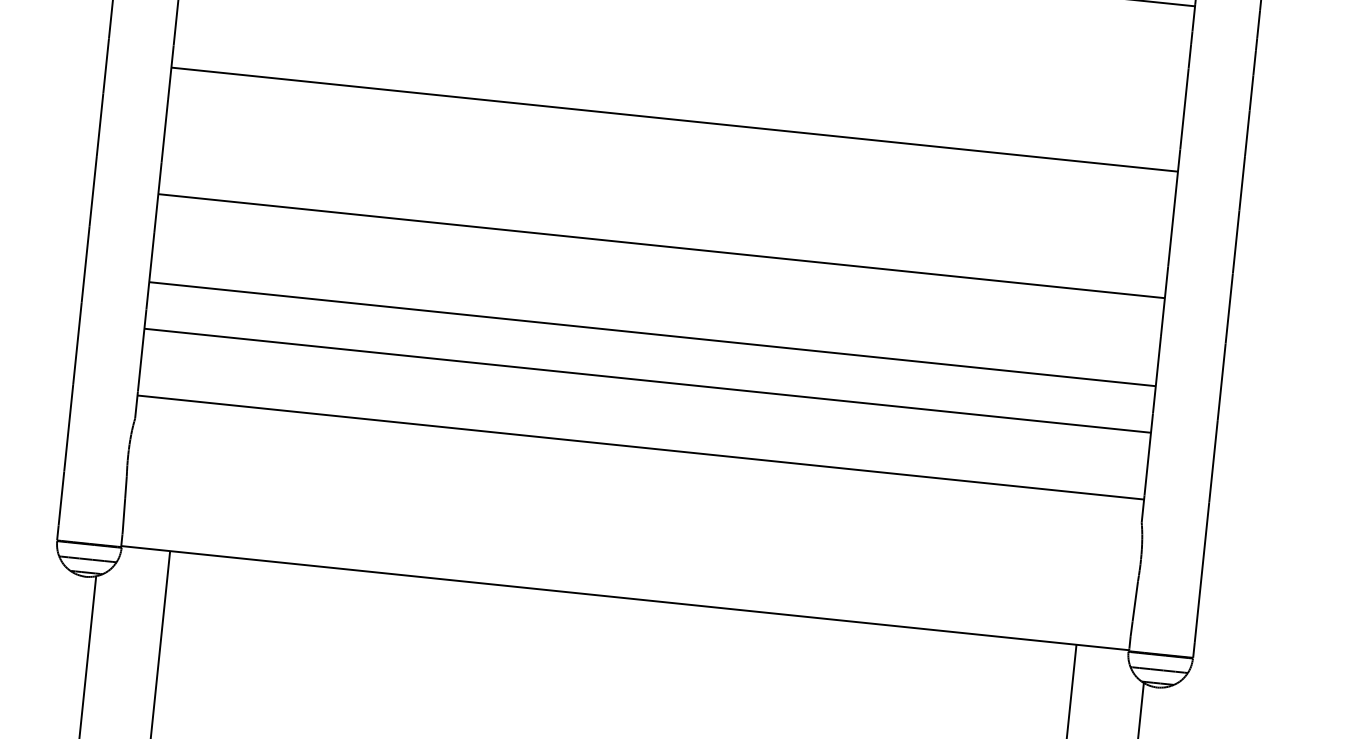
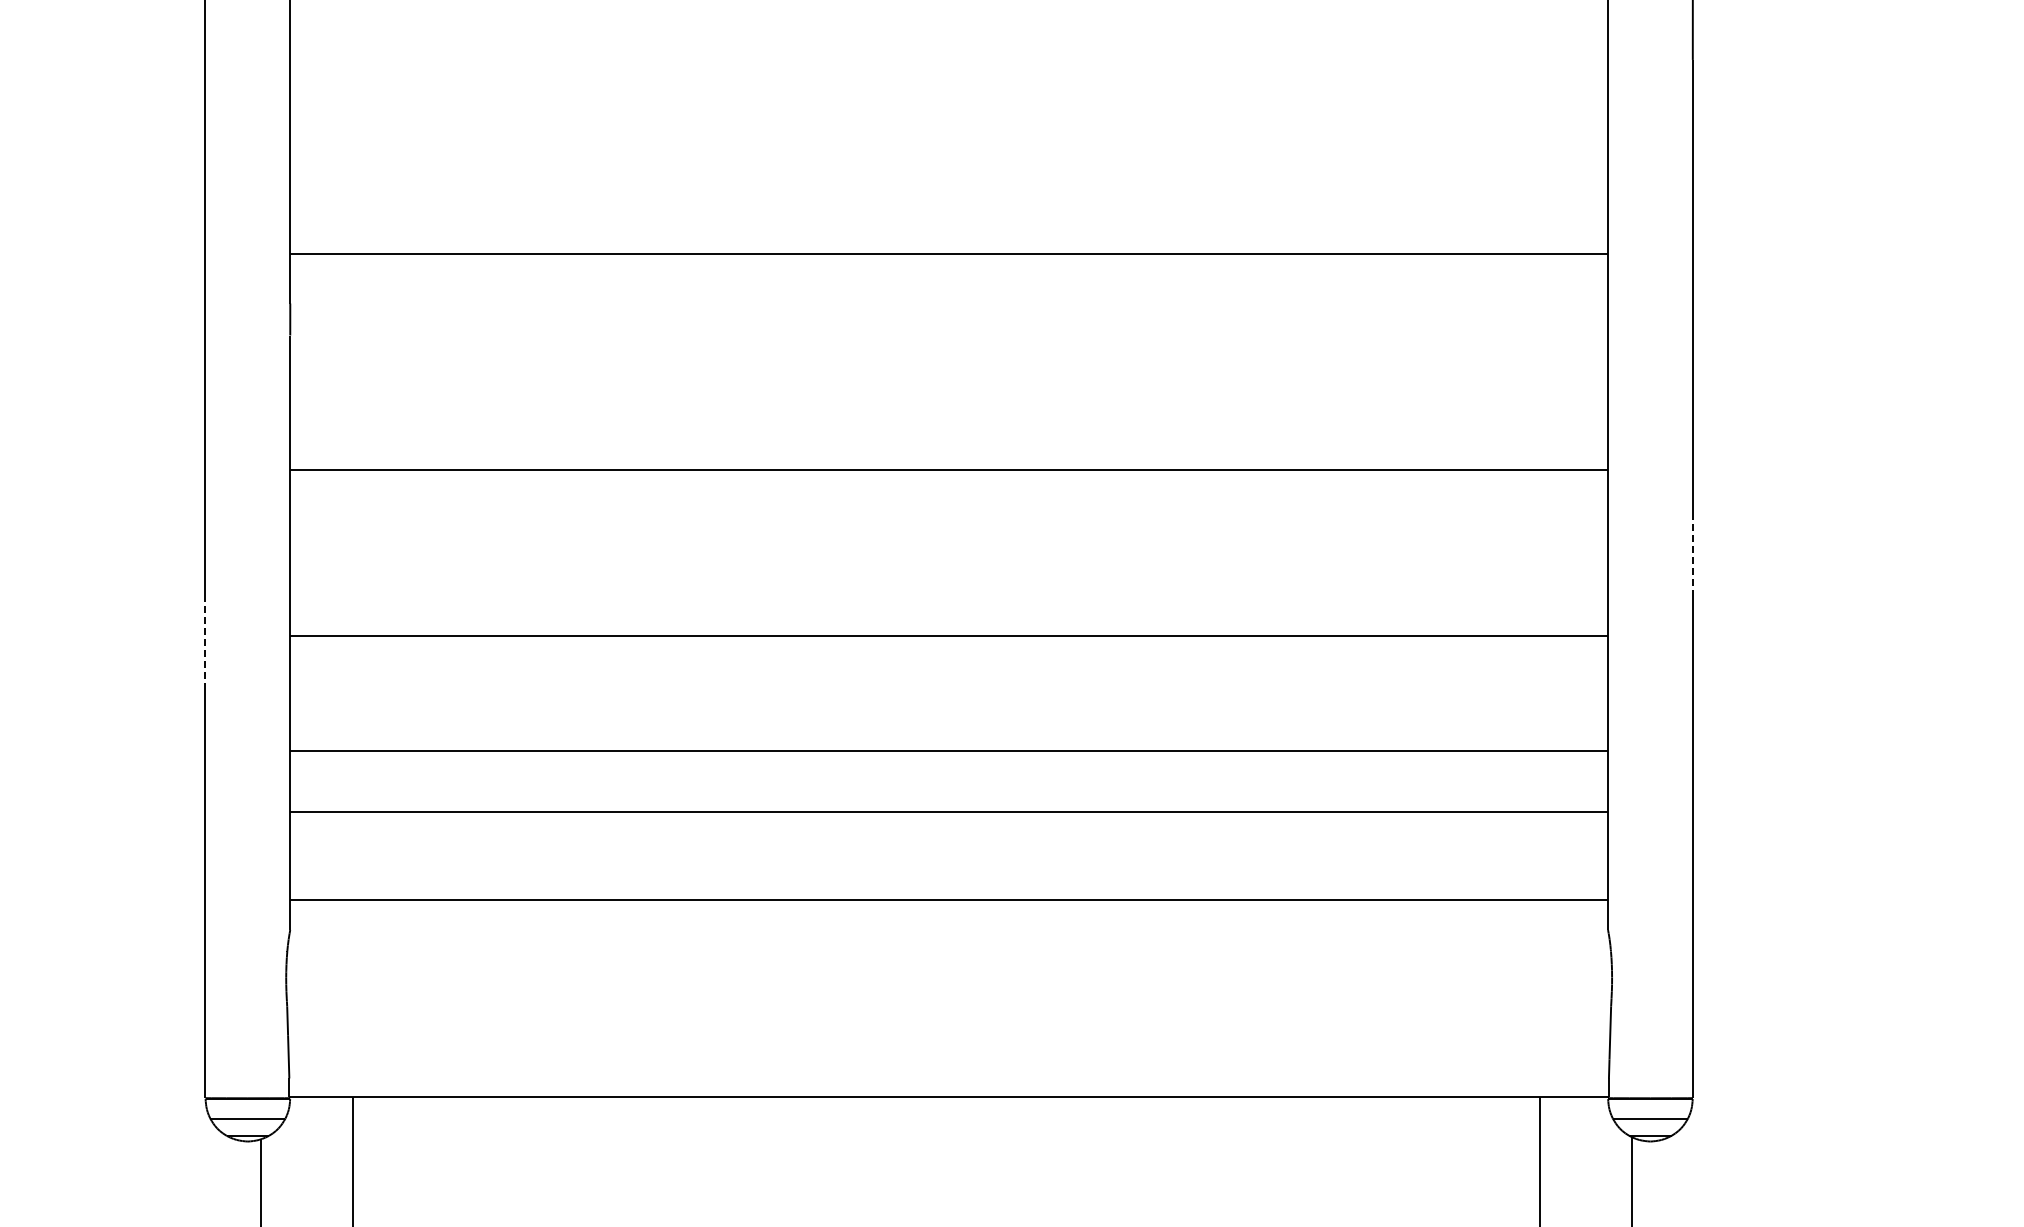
line: (93, 190) -> (205, 640), solid -> dashed
line: (1235, 242) -> (1692, 554), solid -> dashed

